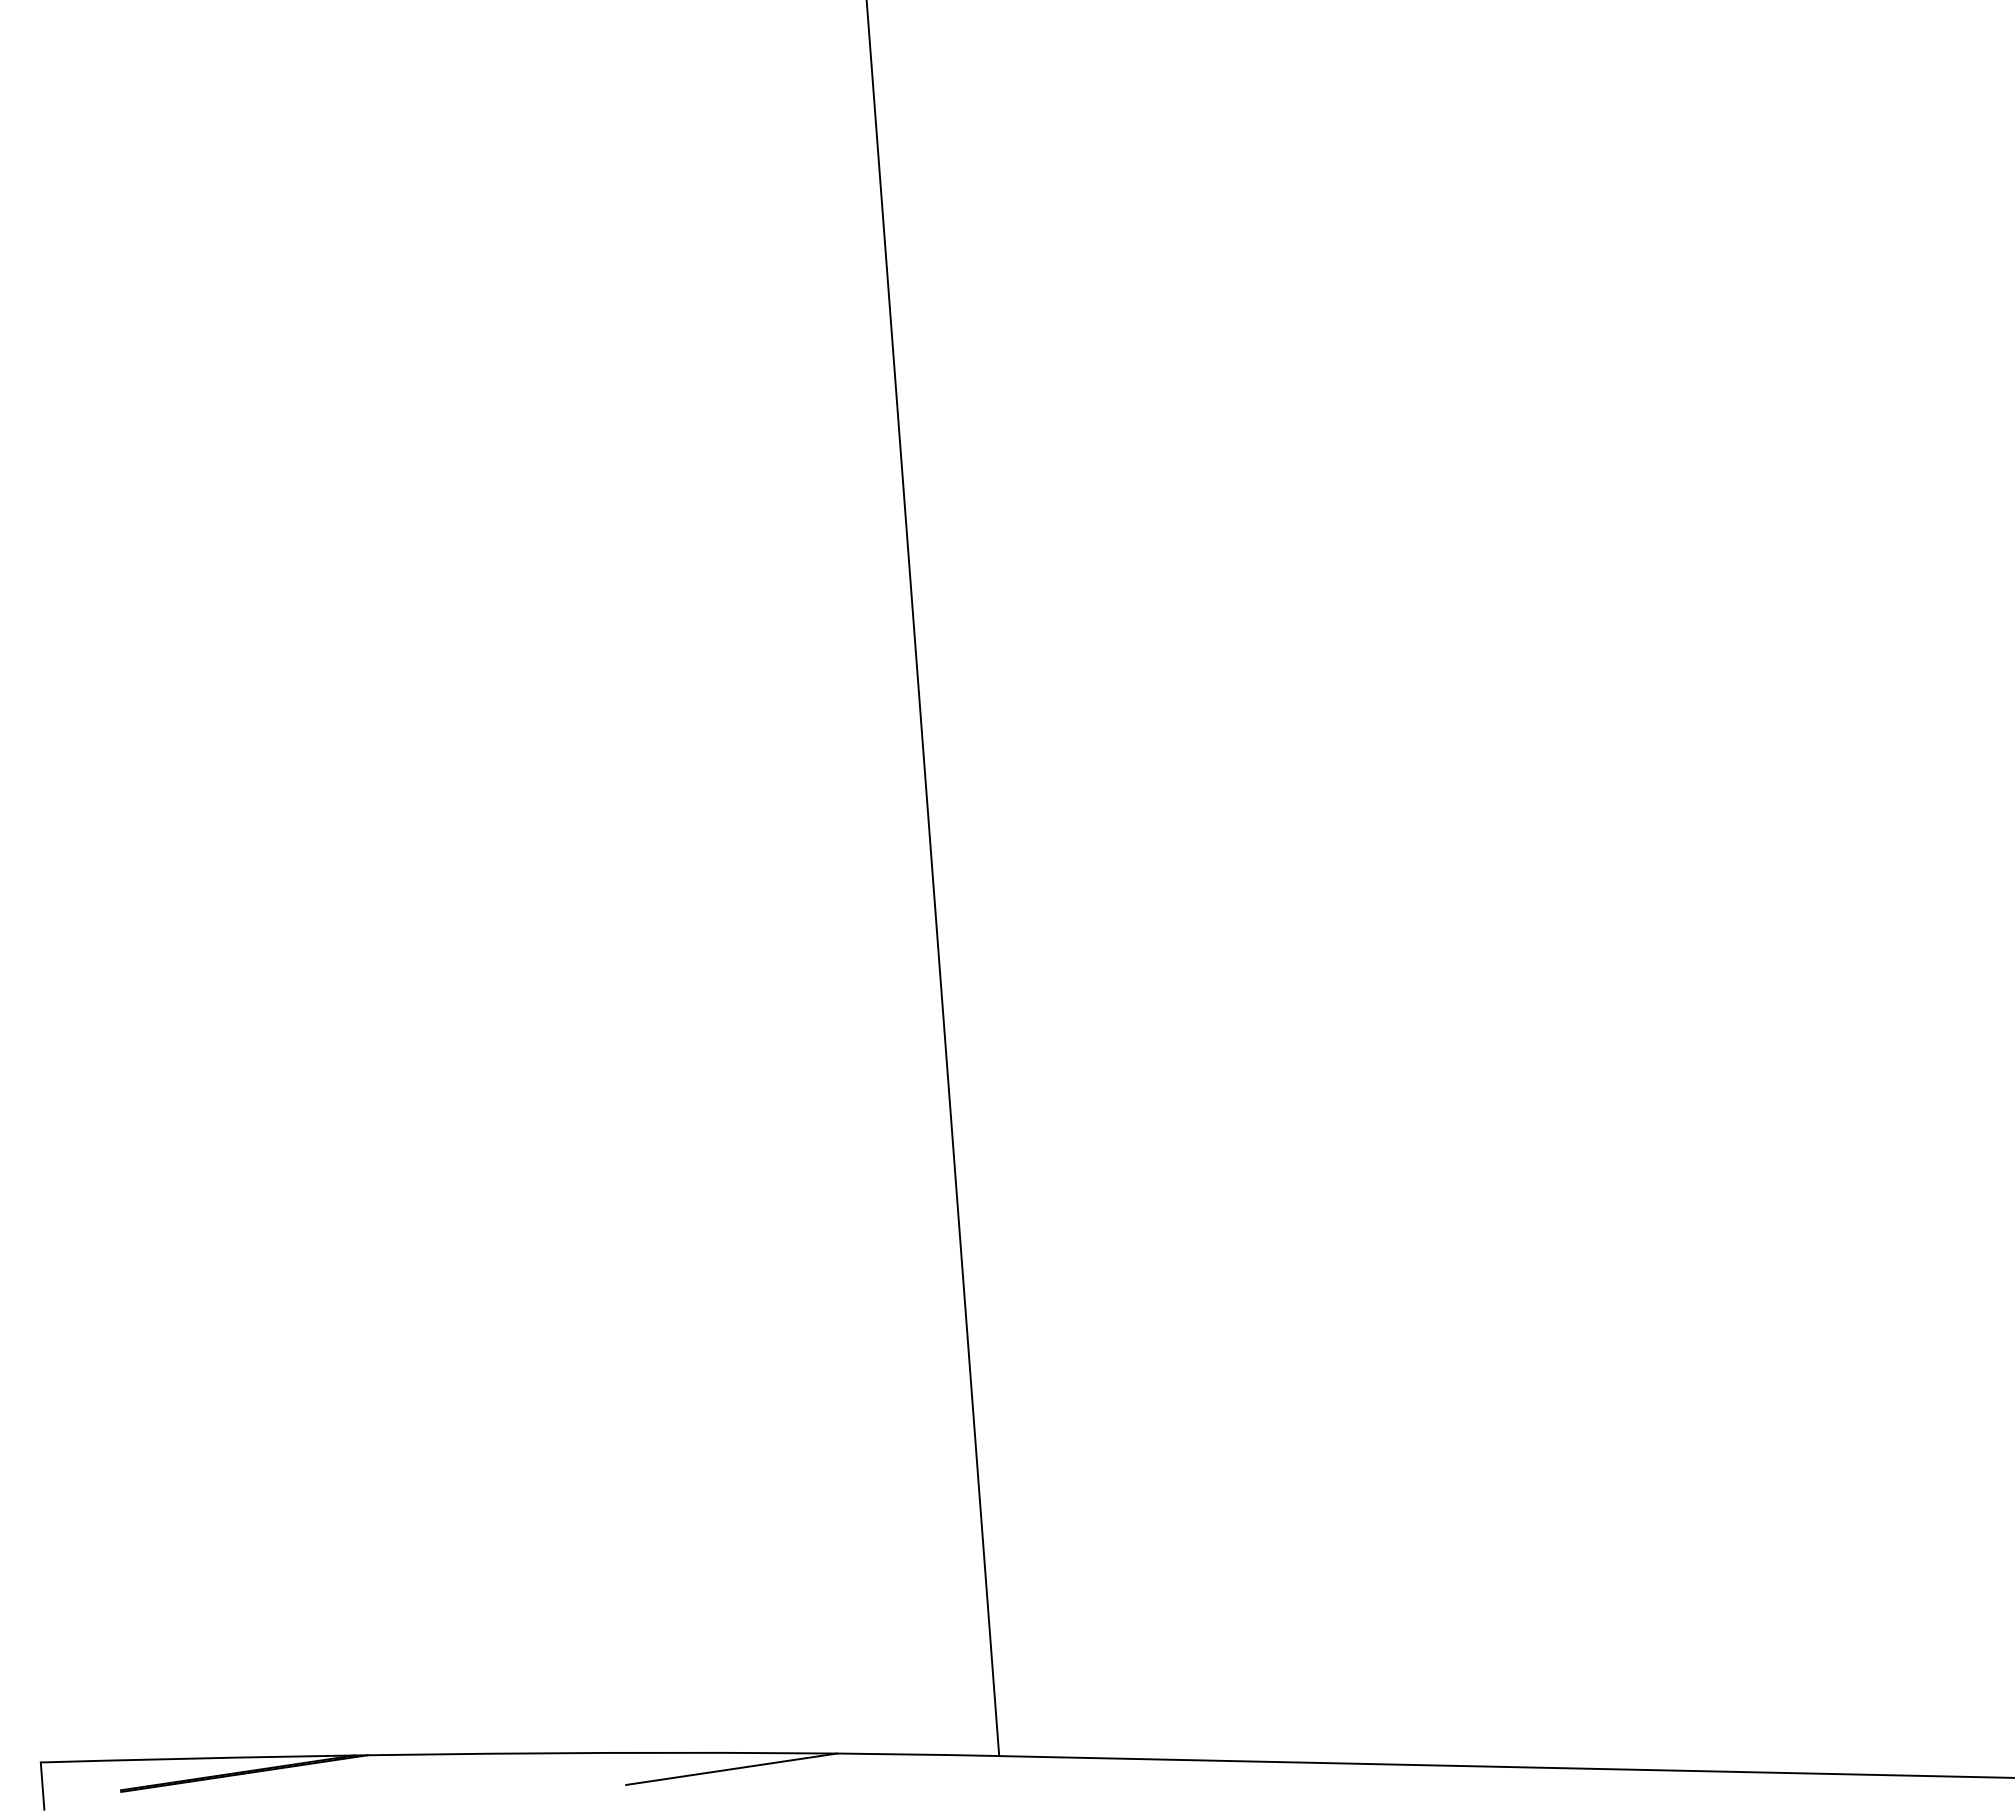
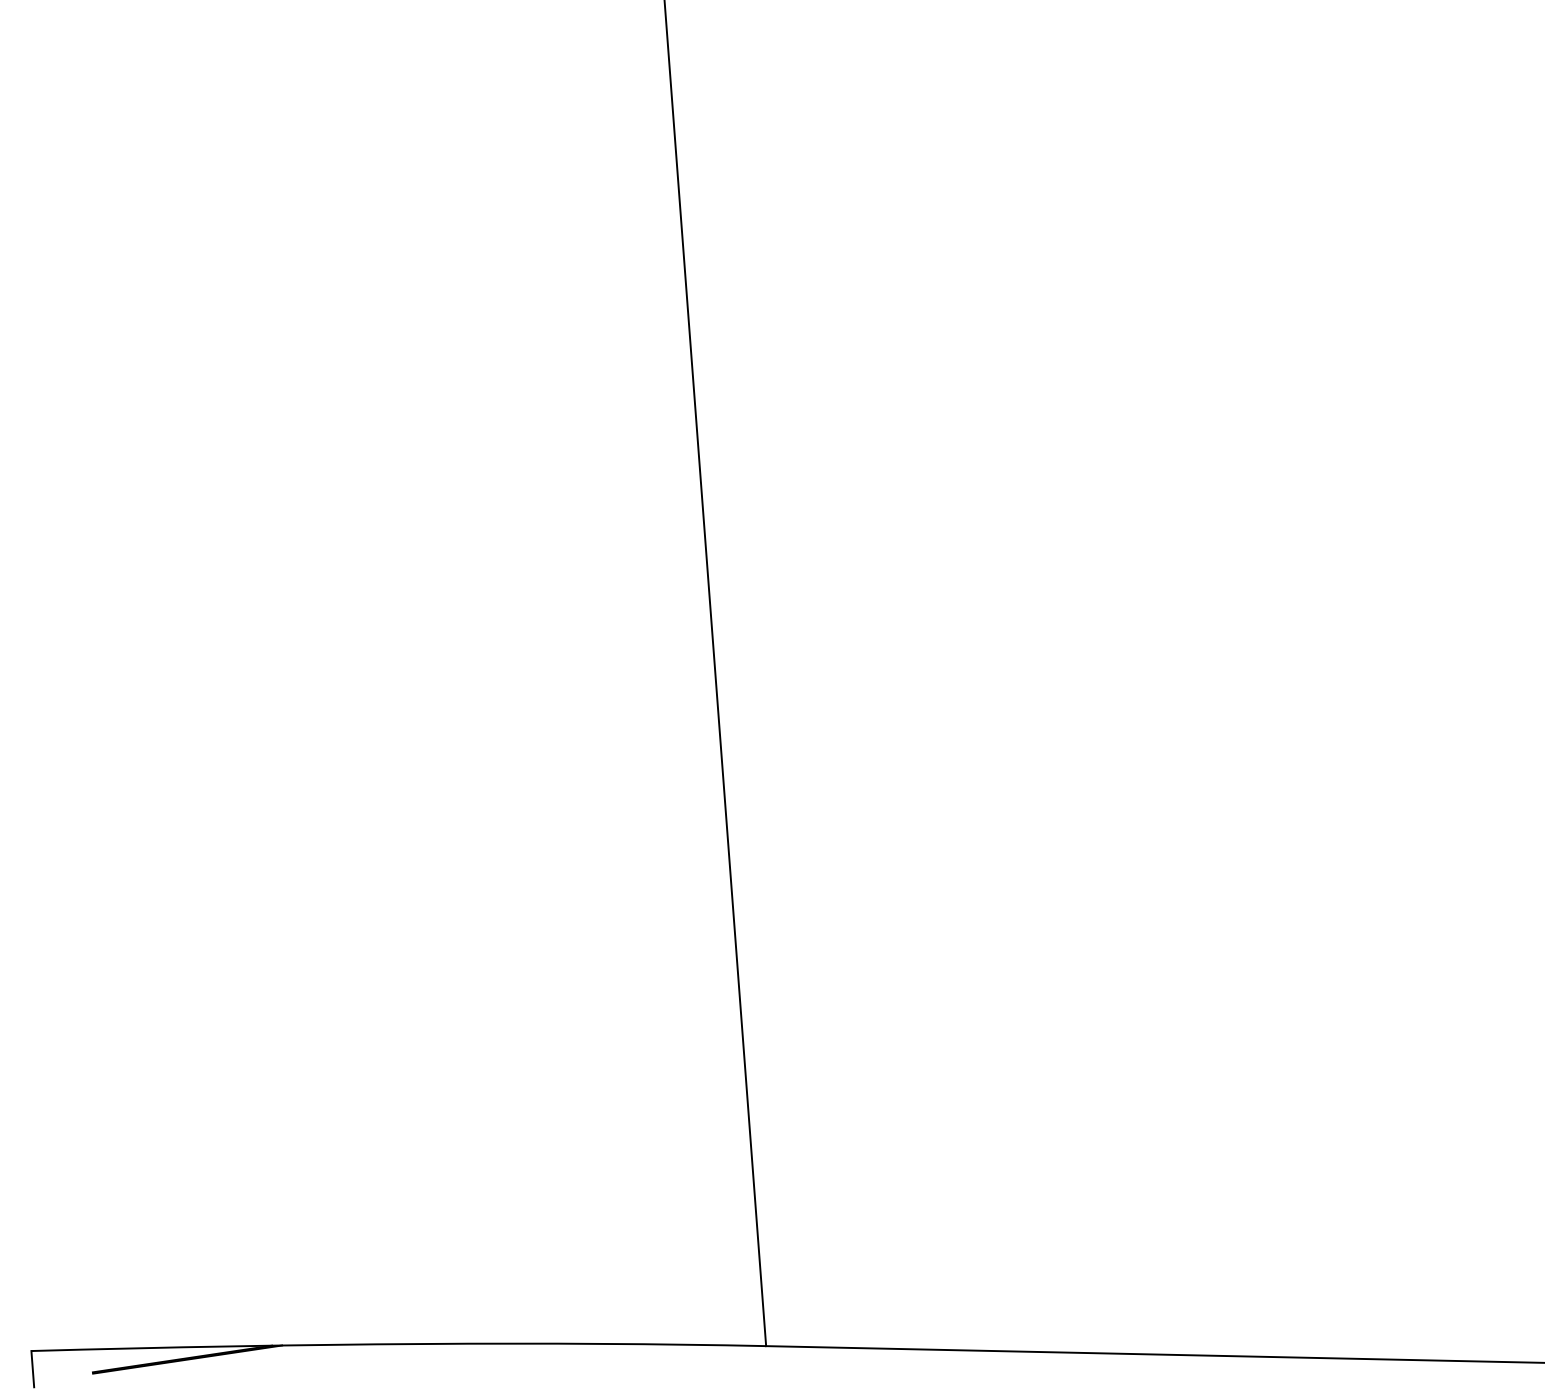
line: (731, 1768) -> (560, 1355), removed

